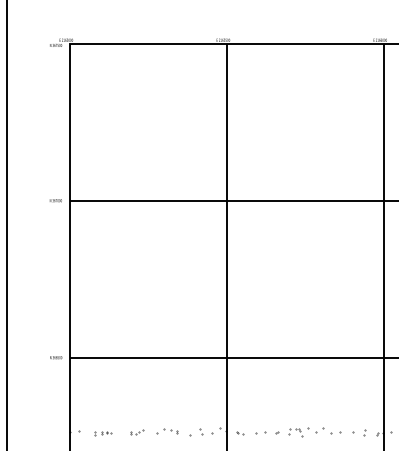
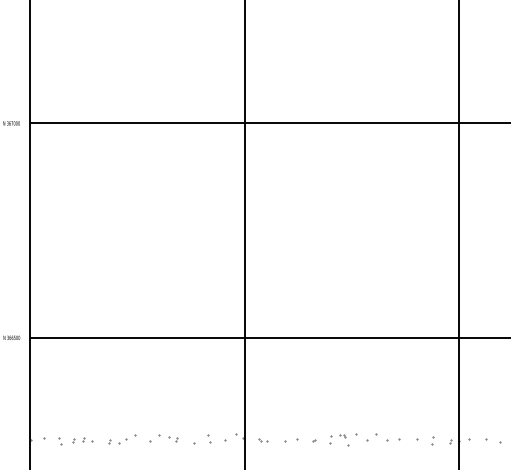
part: (137, 432) -> (122, 440), size x1.43
part: (103, 433) -> (76, 441), size x1.43

